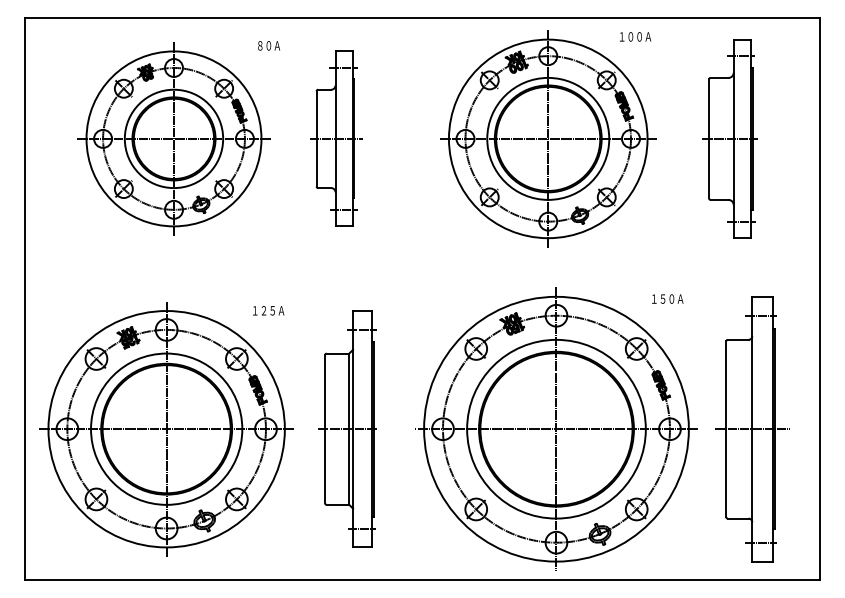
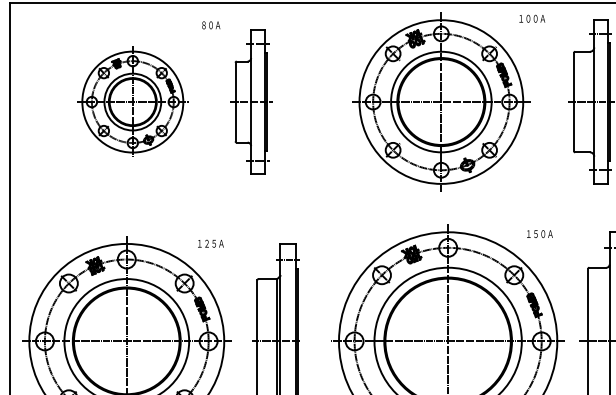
text: (635, 36) -> (532, 18), moved
part: (173, 138) -> (132, 101), size x0.7
part: (336, 138) -> (251, 101), moved

